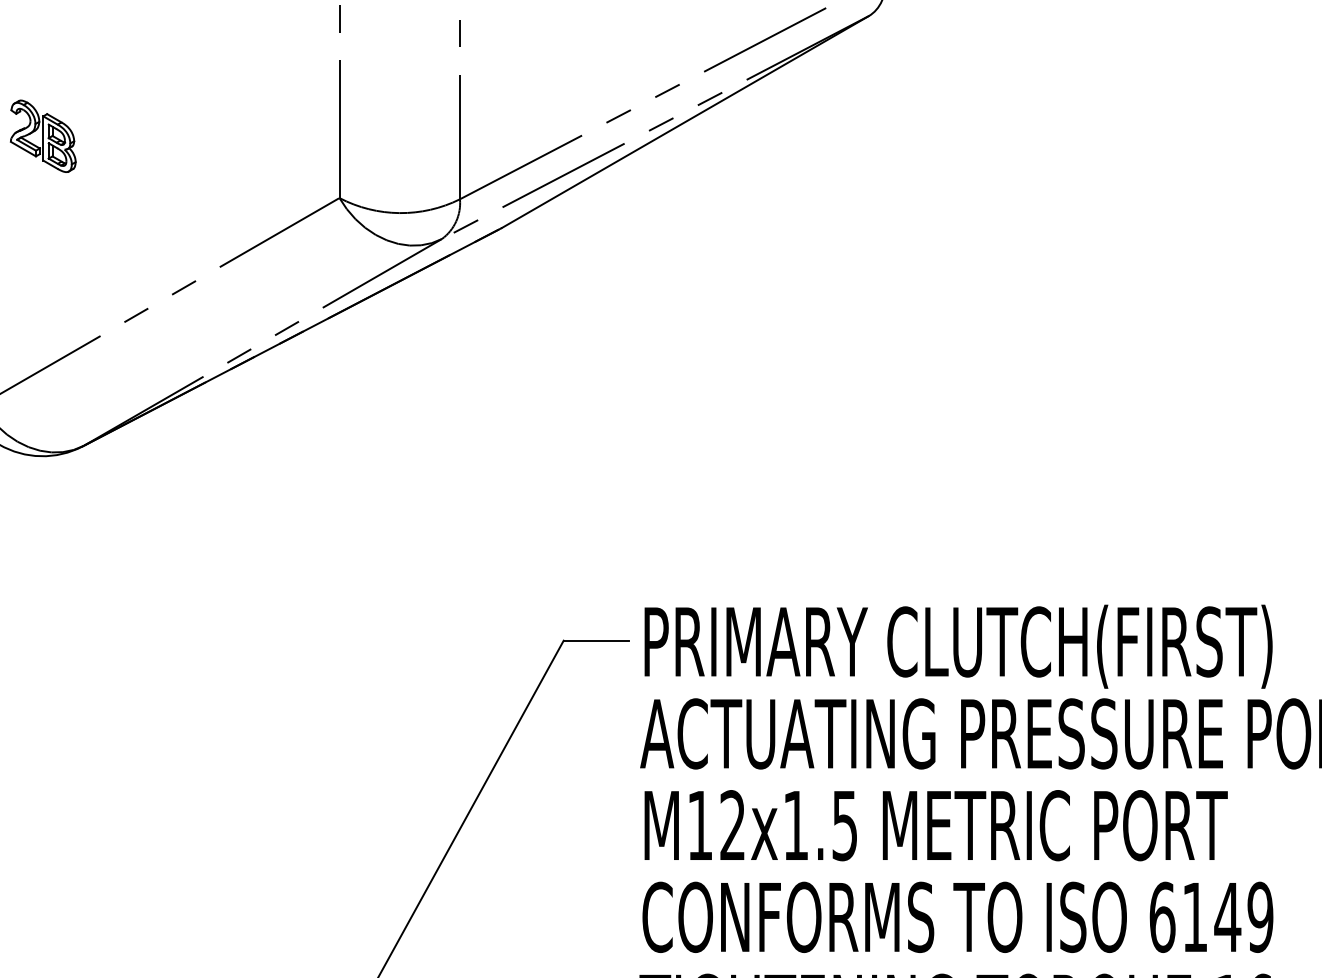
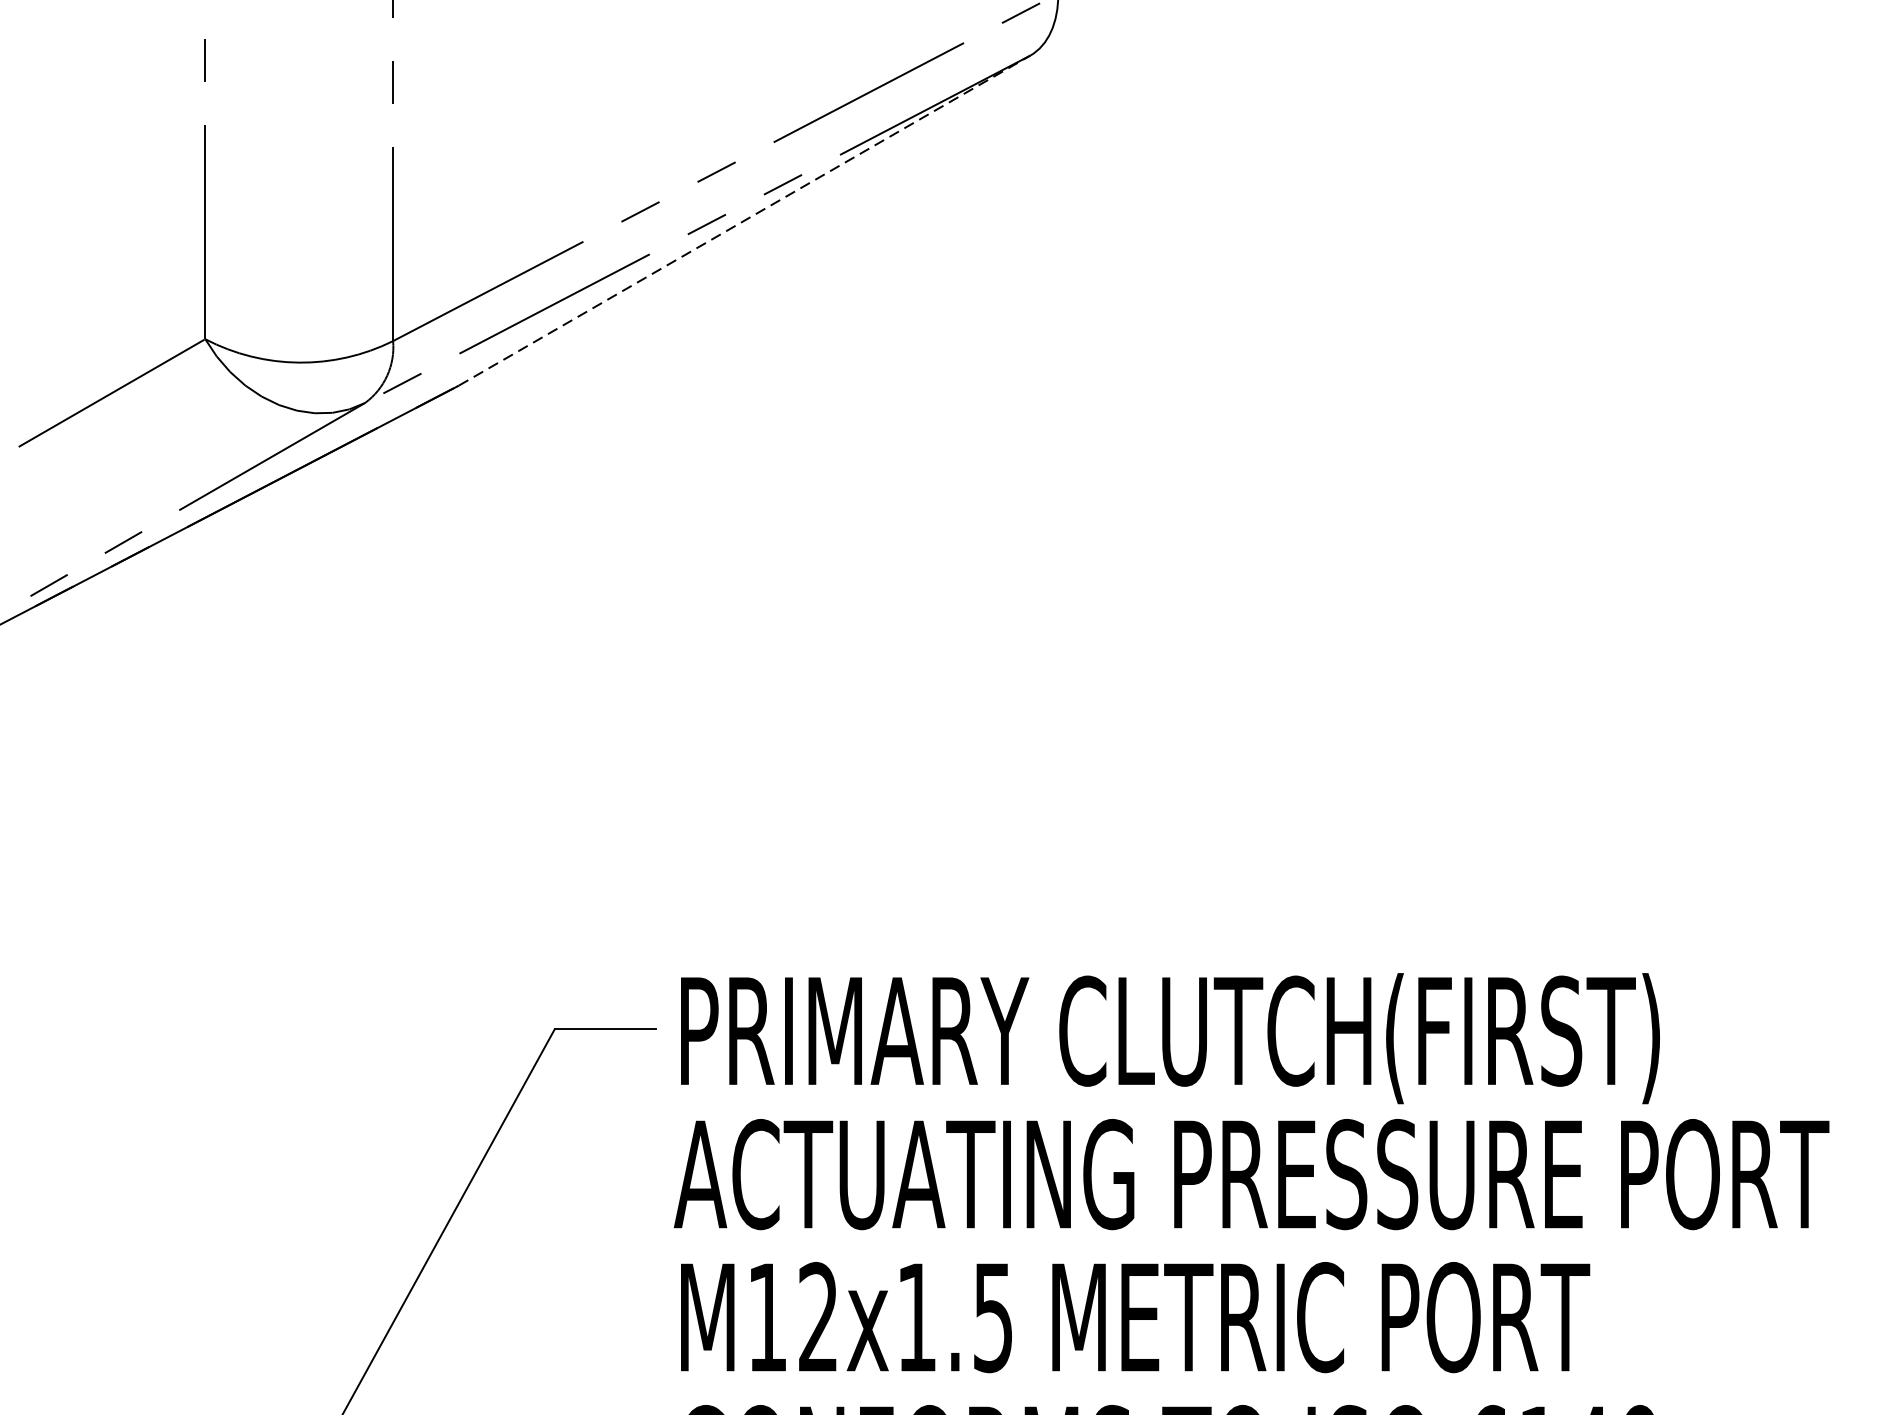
line: (685, 122) -> (744, 221), solid -> dashed

